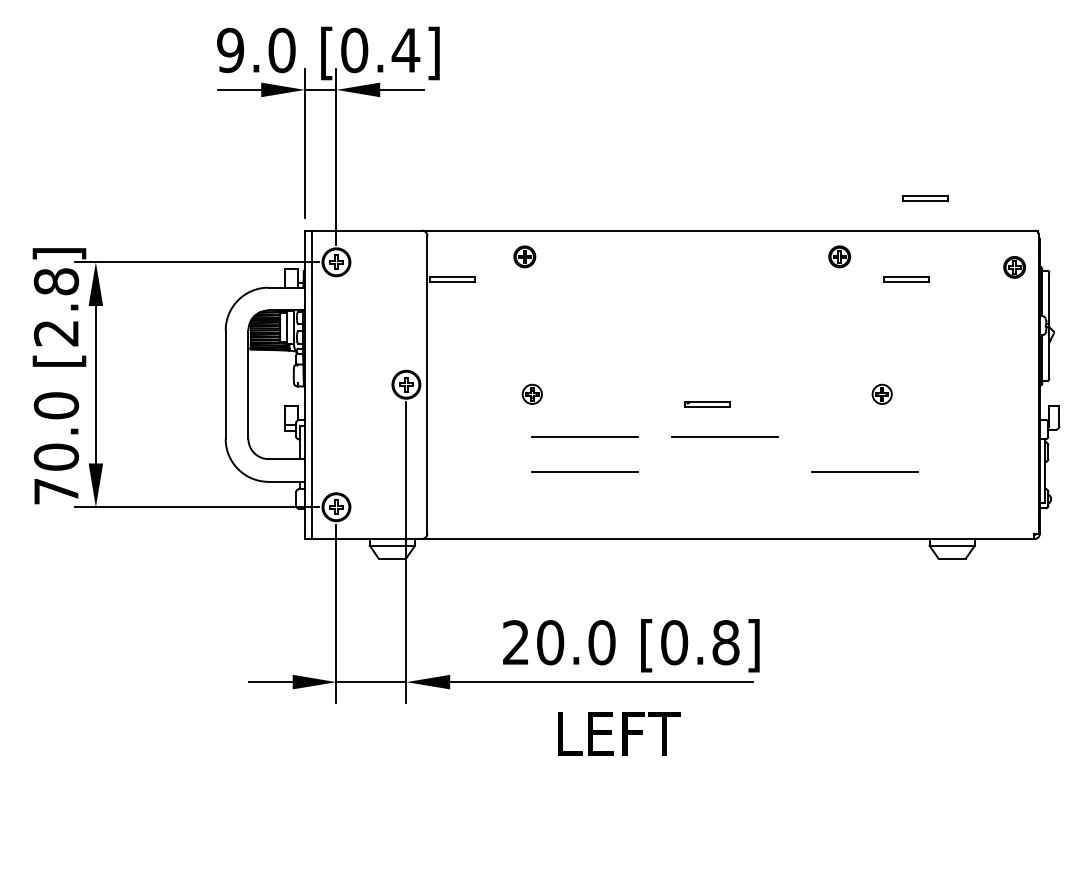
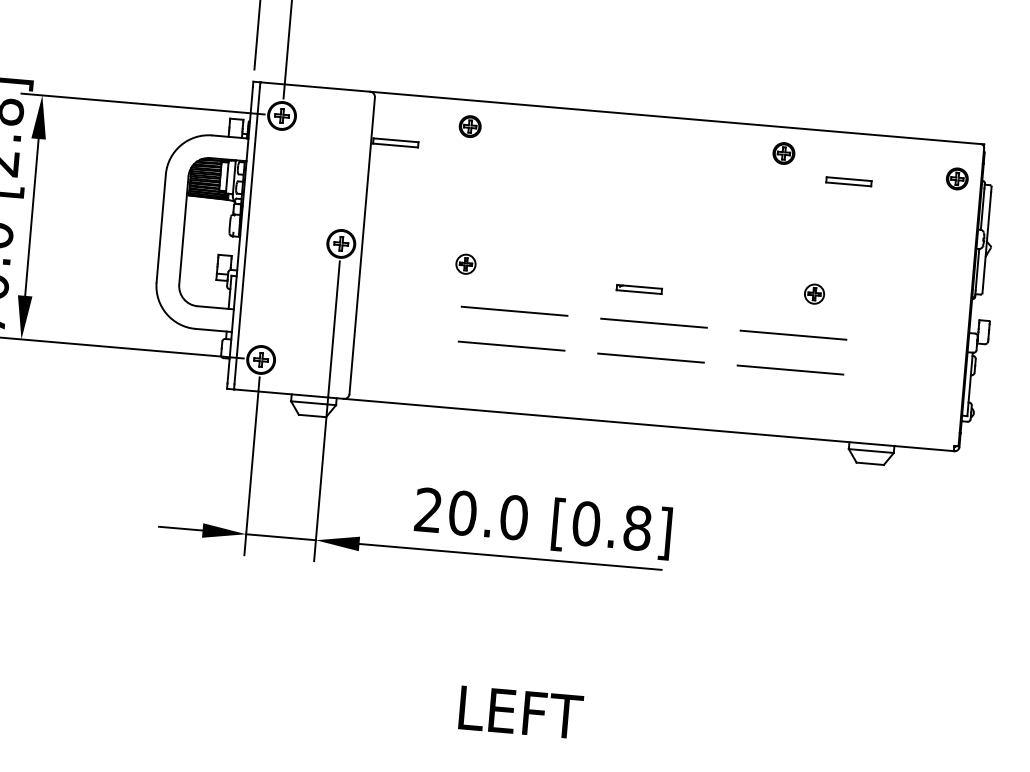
part: (925, 198) -> (874, 102), removed
line: (864, 437) -> (793, 335), added
line: (724, 472) -> (650, 358), added
text: (619, 733) -> (521, 711), moved

